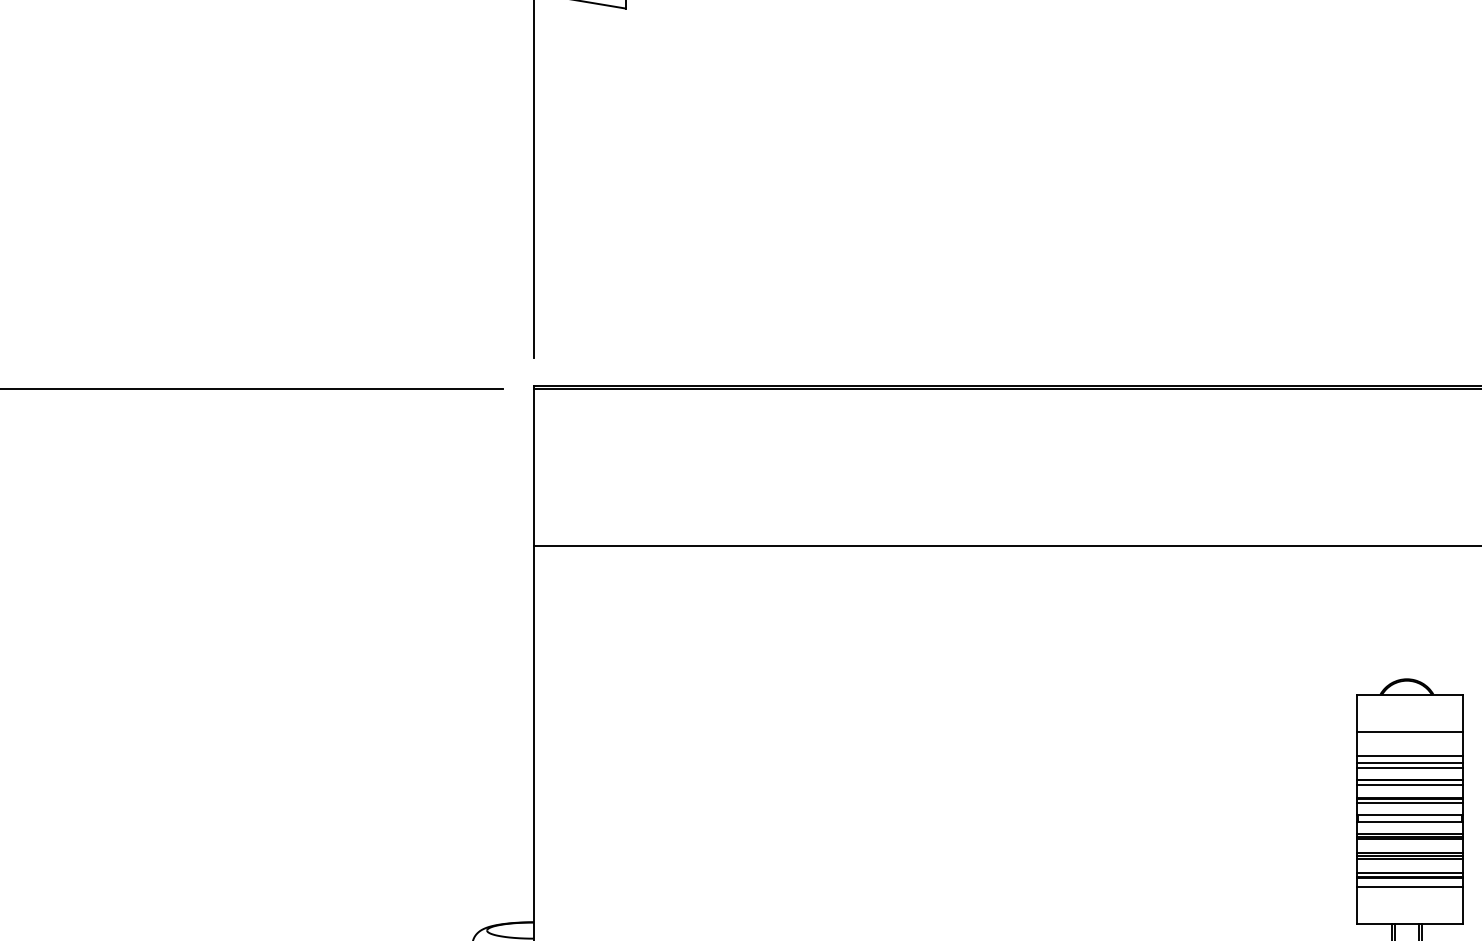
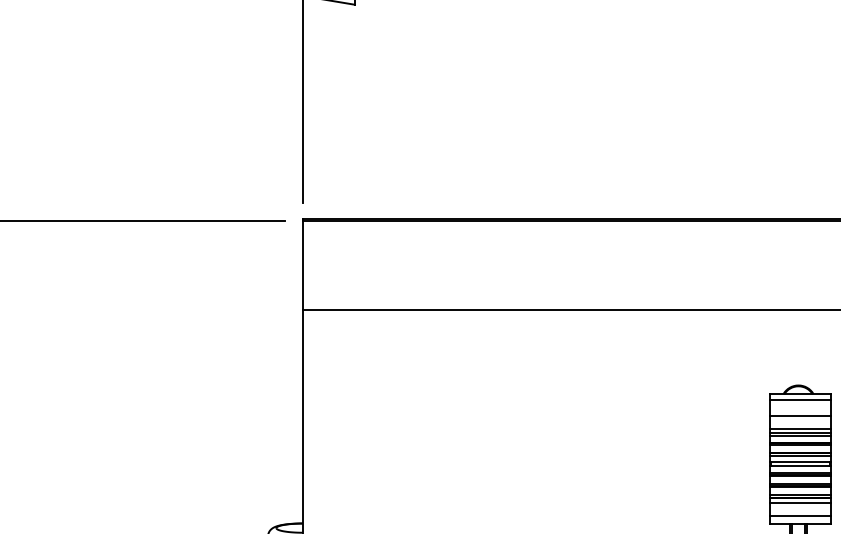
line: (1410, 703) -> (800, 399), added
line: (1410, 910) -> (800, 516), added

